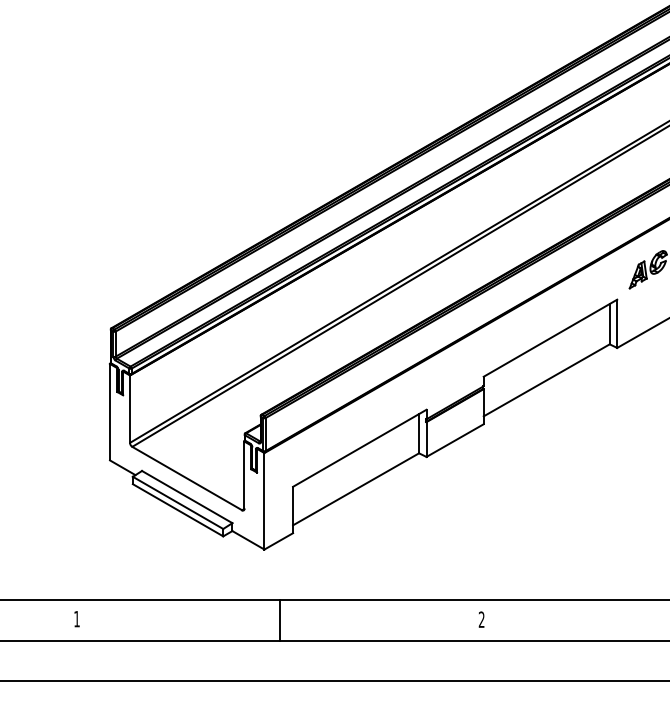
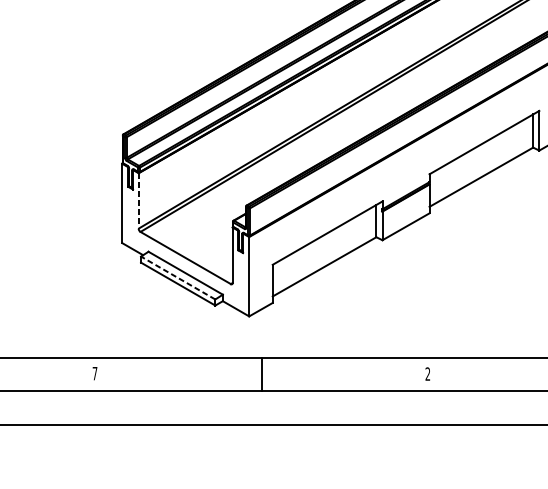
line: (130, 409) -> (139, 201), solid -> dashed
line: (177, 502) -> (177, 277), solid -> dashed
text: (76, 619) -> (94, 373), 1 -> 7

